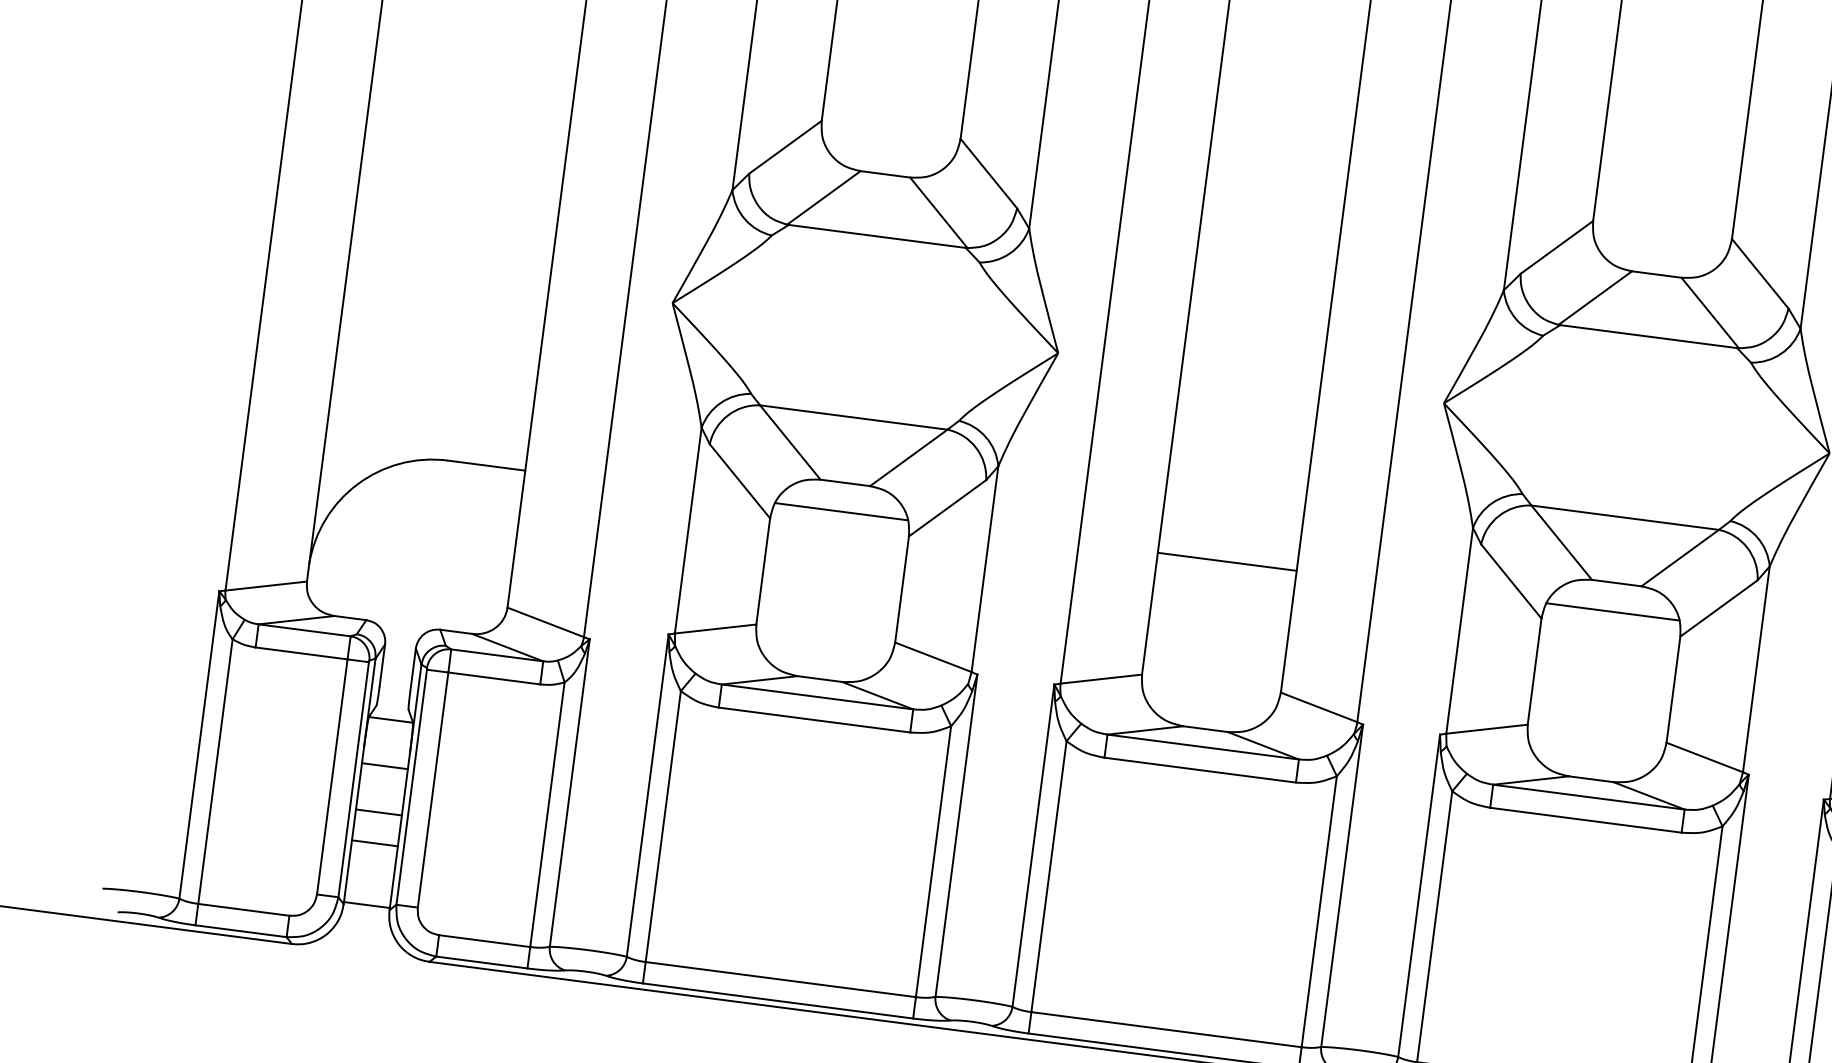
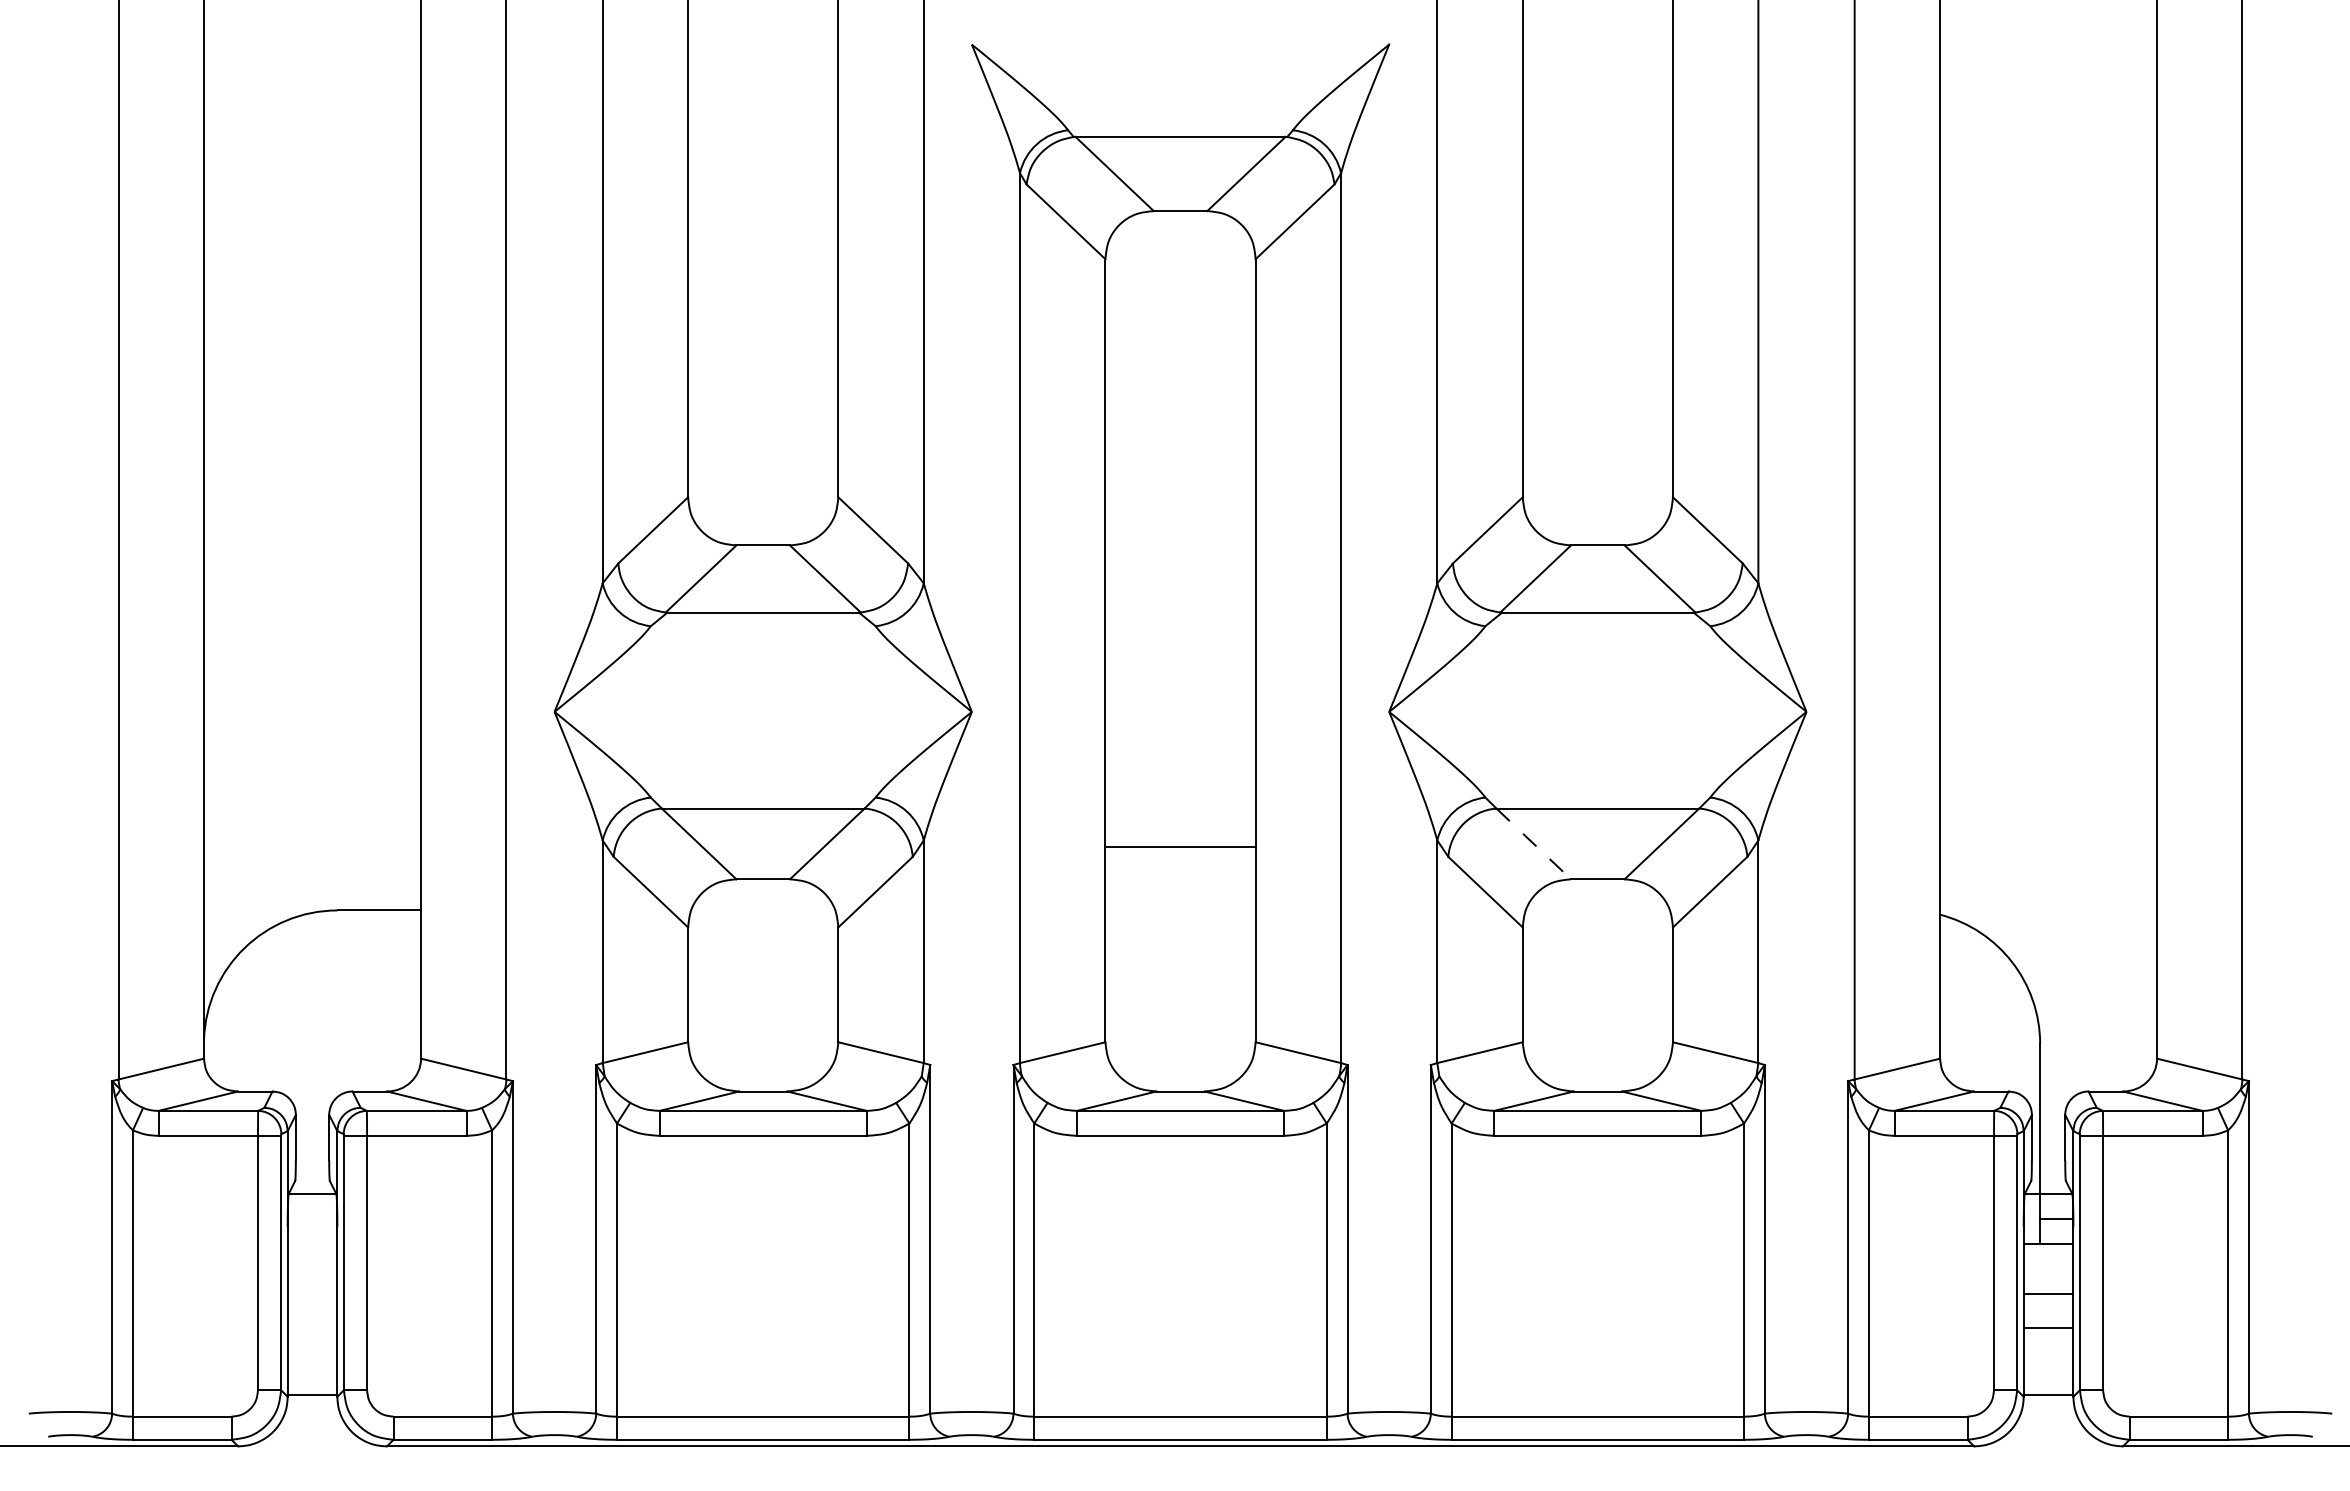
line: (841, 511) -> (763, 910), removed
line: (1562, 543) -> (1534, 844), solid -> dashed
line: (1227, 561) -> (1180, 847), moved
line: (1612, 611) -> (1597, 910), removed
line: (384, 766) -> (312, 1244), removed
line: (378, 812) -> (312, 1294), removed
line: (374, 843) -> (312, 1327), removed

